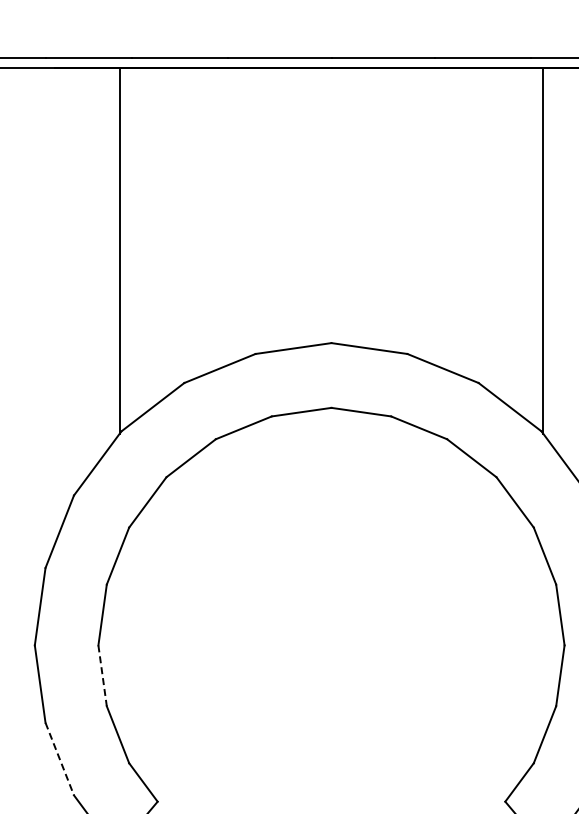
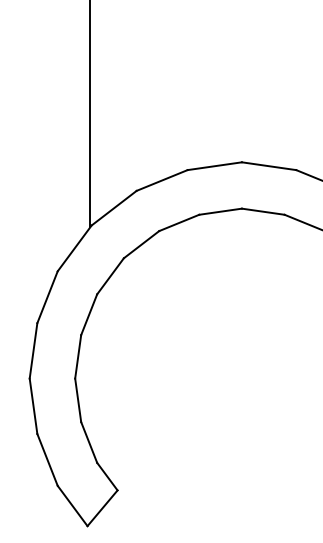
line: (102, 675) -> (78, 400), dashed -> solid
line: (59, 759) -> (47, 460), dashed -> solid

